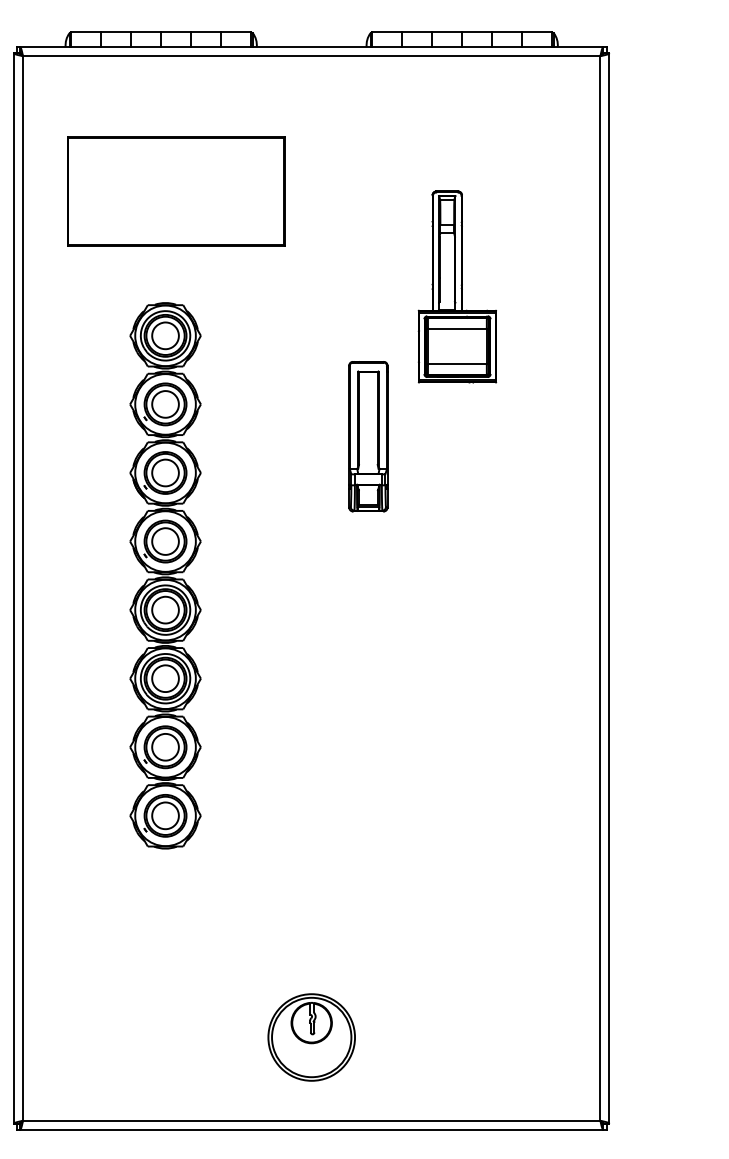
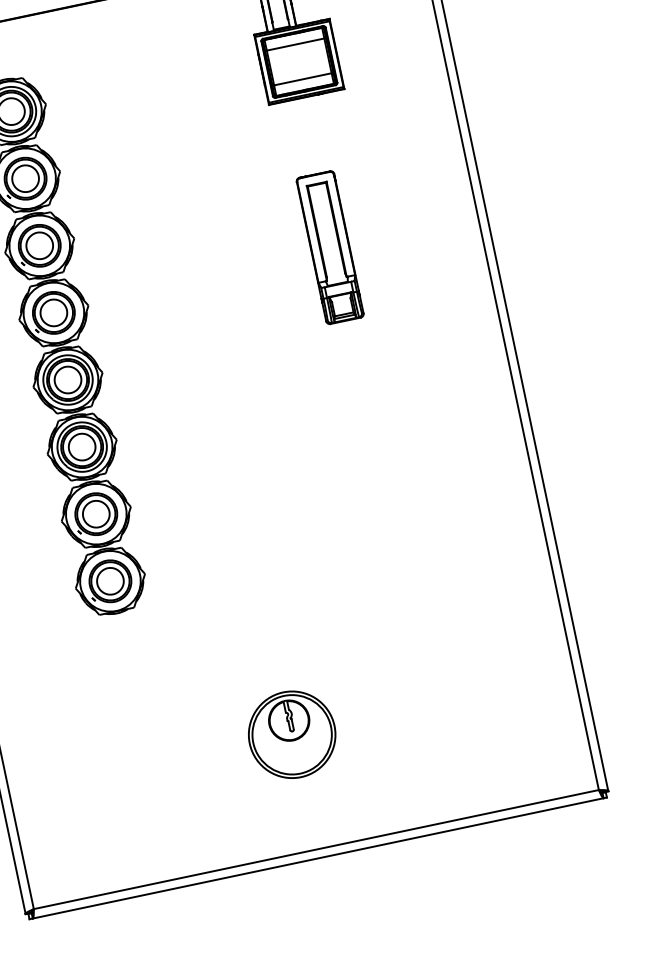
part: (368, 436) -> (330, 247), moved
part: (311, 1037) -> (291, 734), moved

